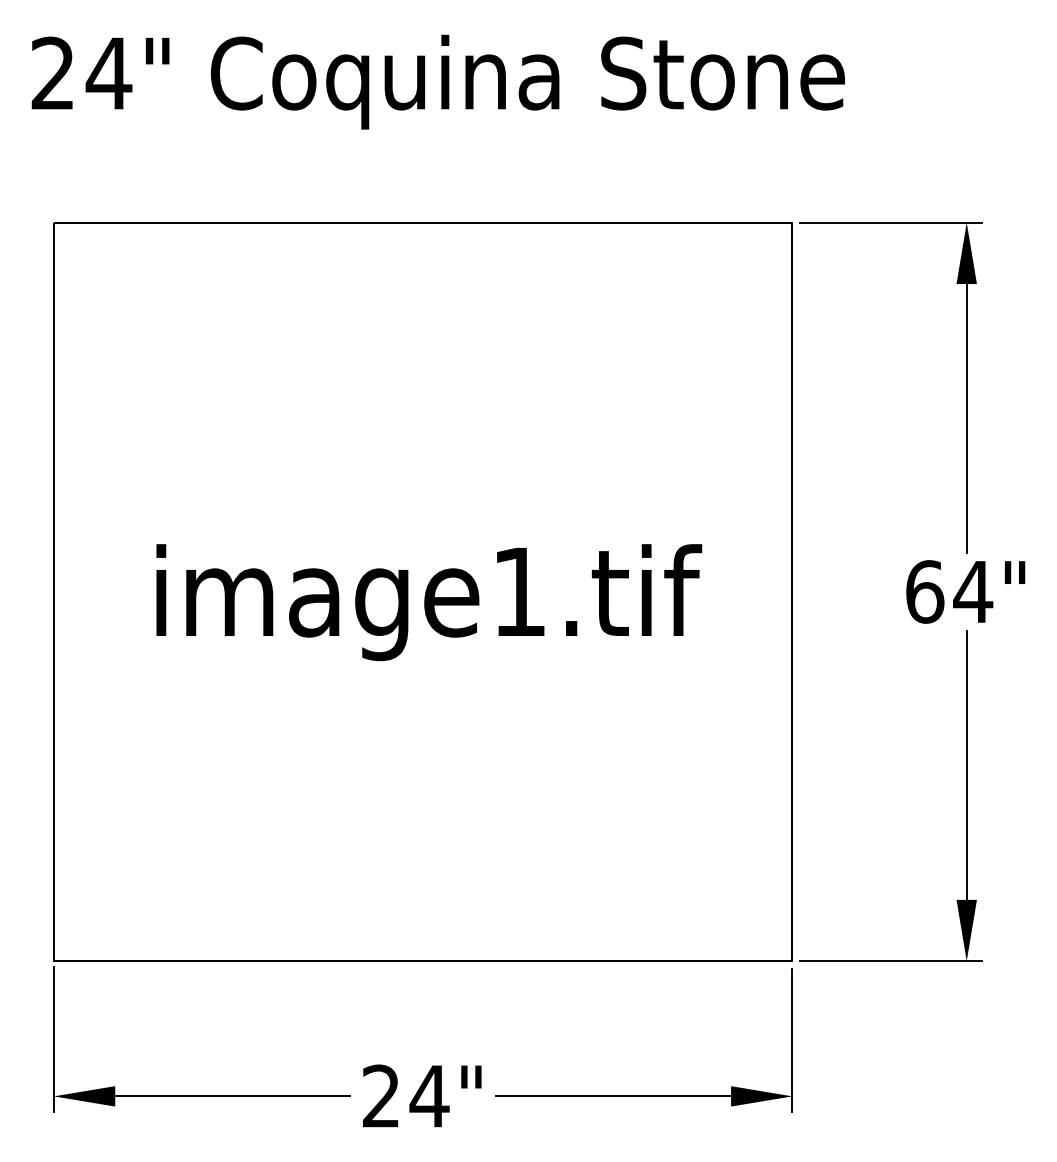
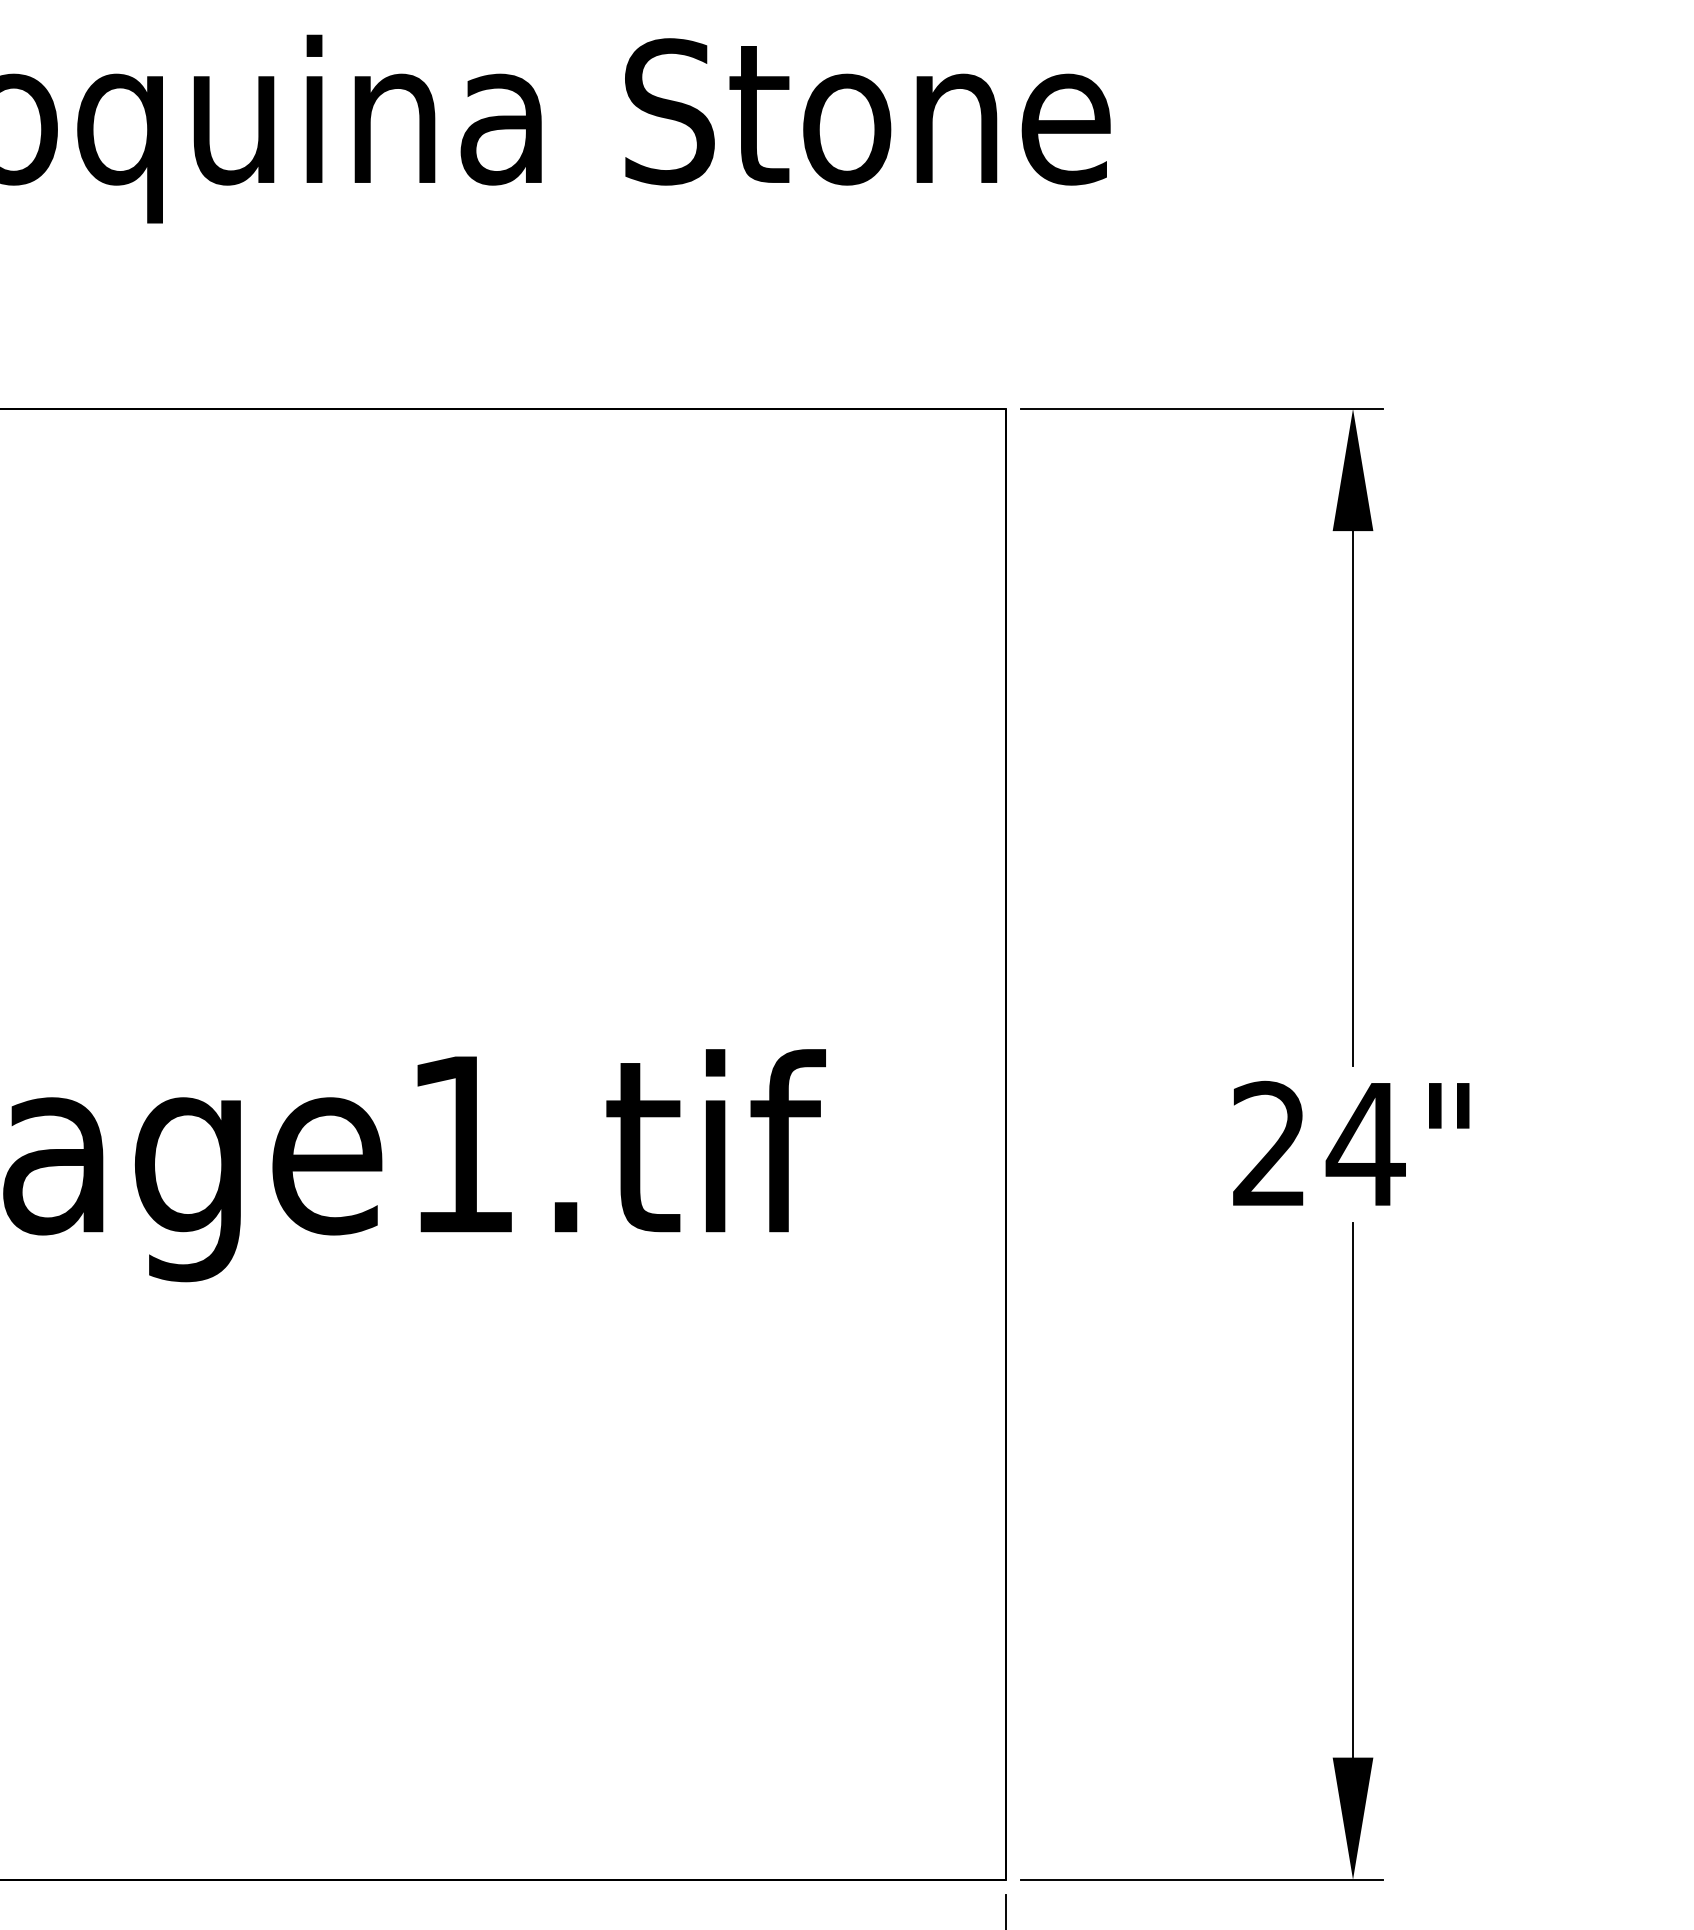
text: (925, 591) -> (1270, 1143), 64" -> 24"

